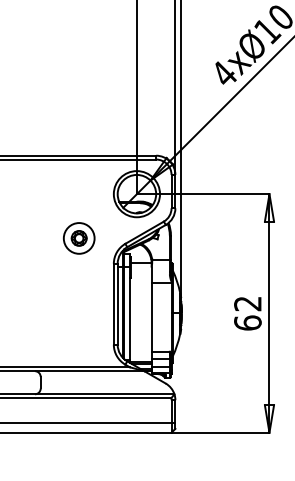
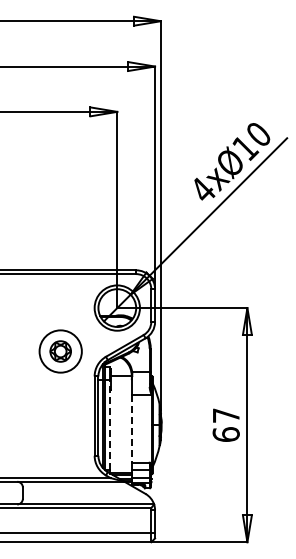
part: (79, 238) -> (60, 351), size x1.4
text: (247, 303) -> (225, 415), 62 -> 67
line: (129, 312) -> (110, 424), solid -> dashed
line: (151, 316) -> (131, 428), solid -> dashed

